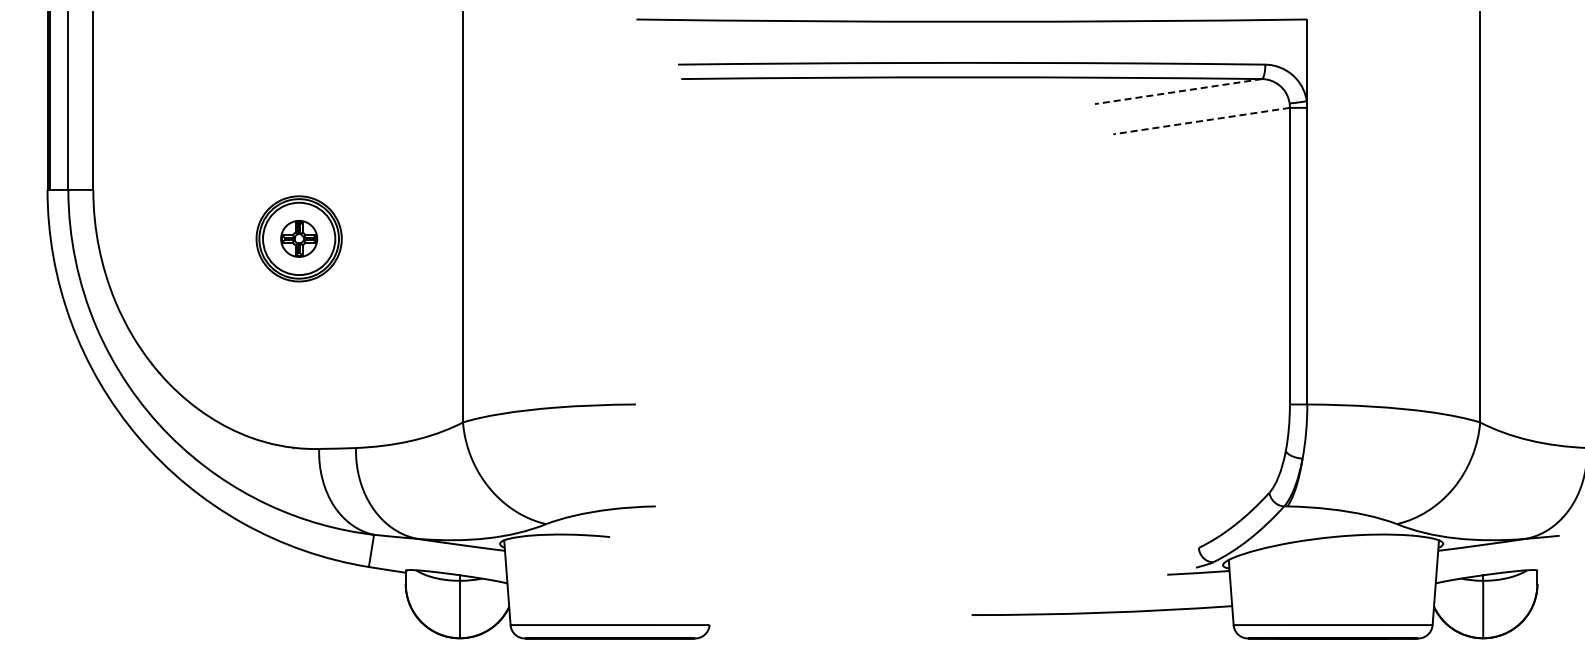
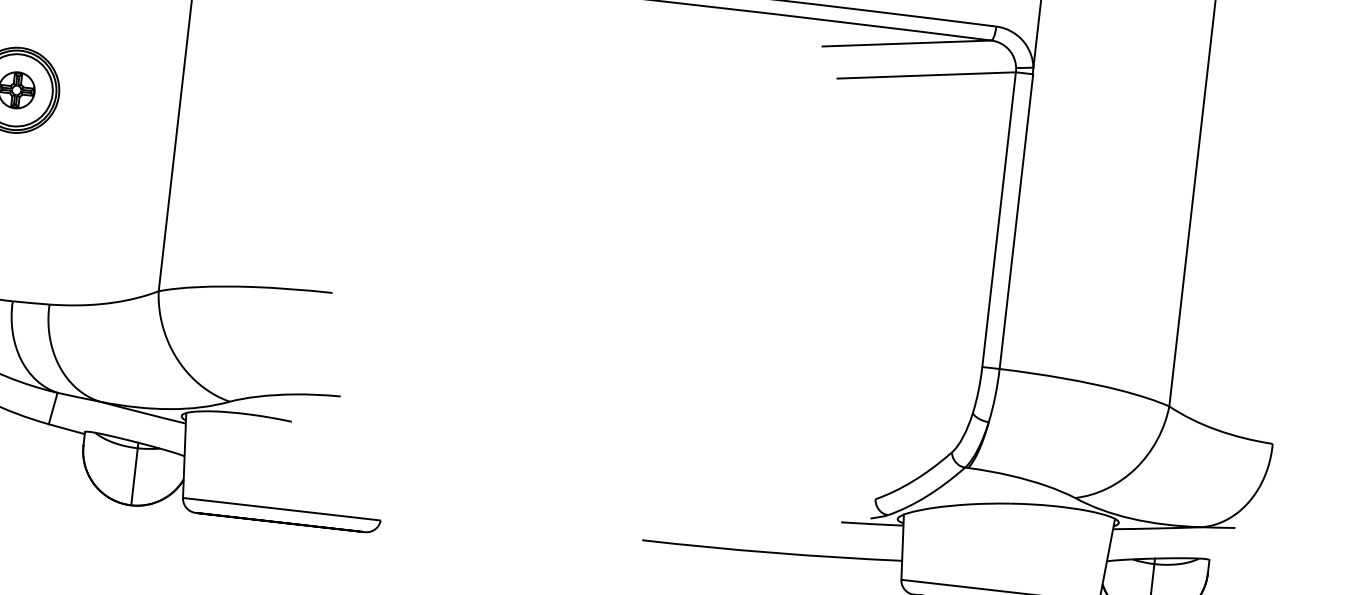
line: (1178, 91) -> (907, 43), dashed -> solid
line: (1201, 121) -> (926, 75), dashed -> solid

